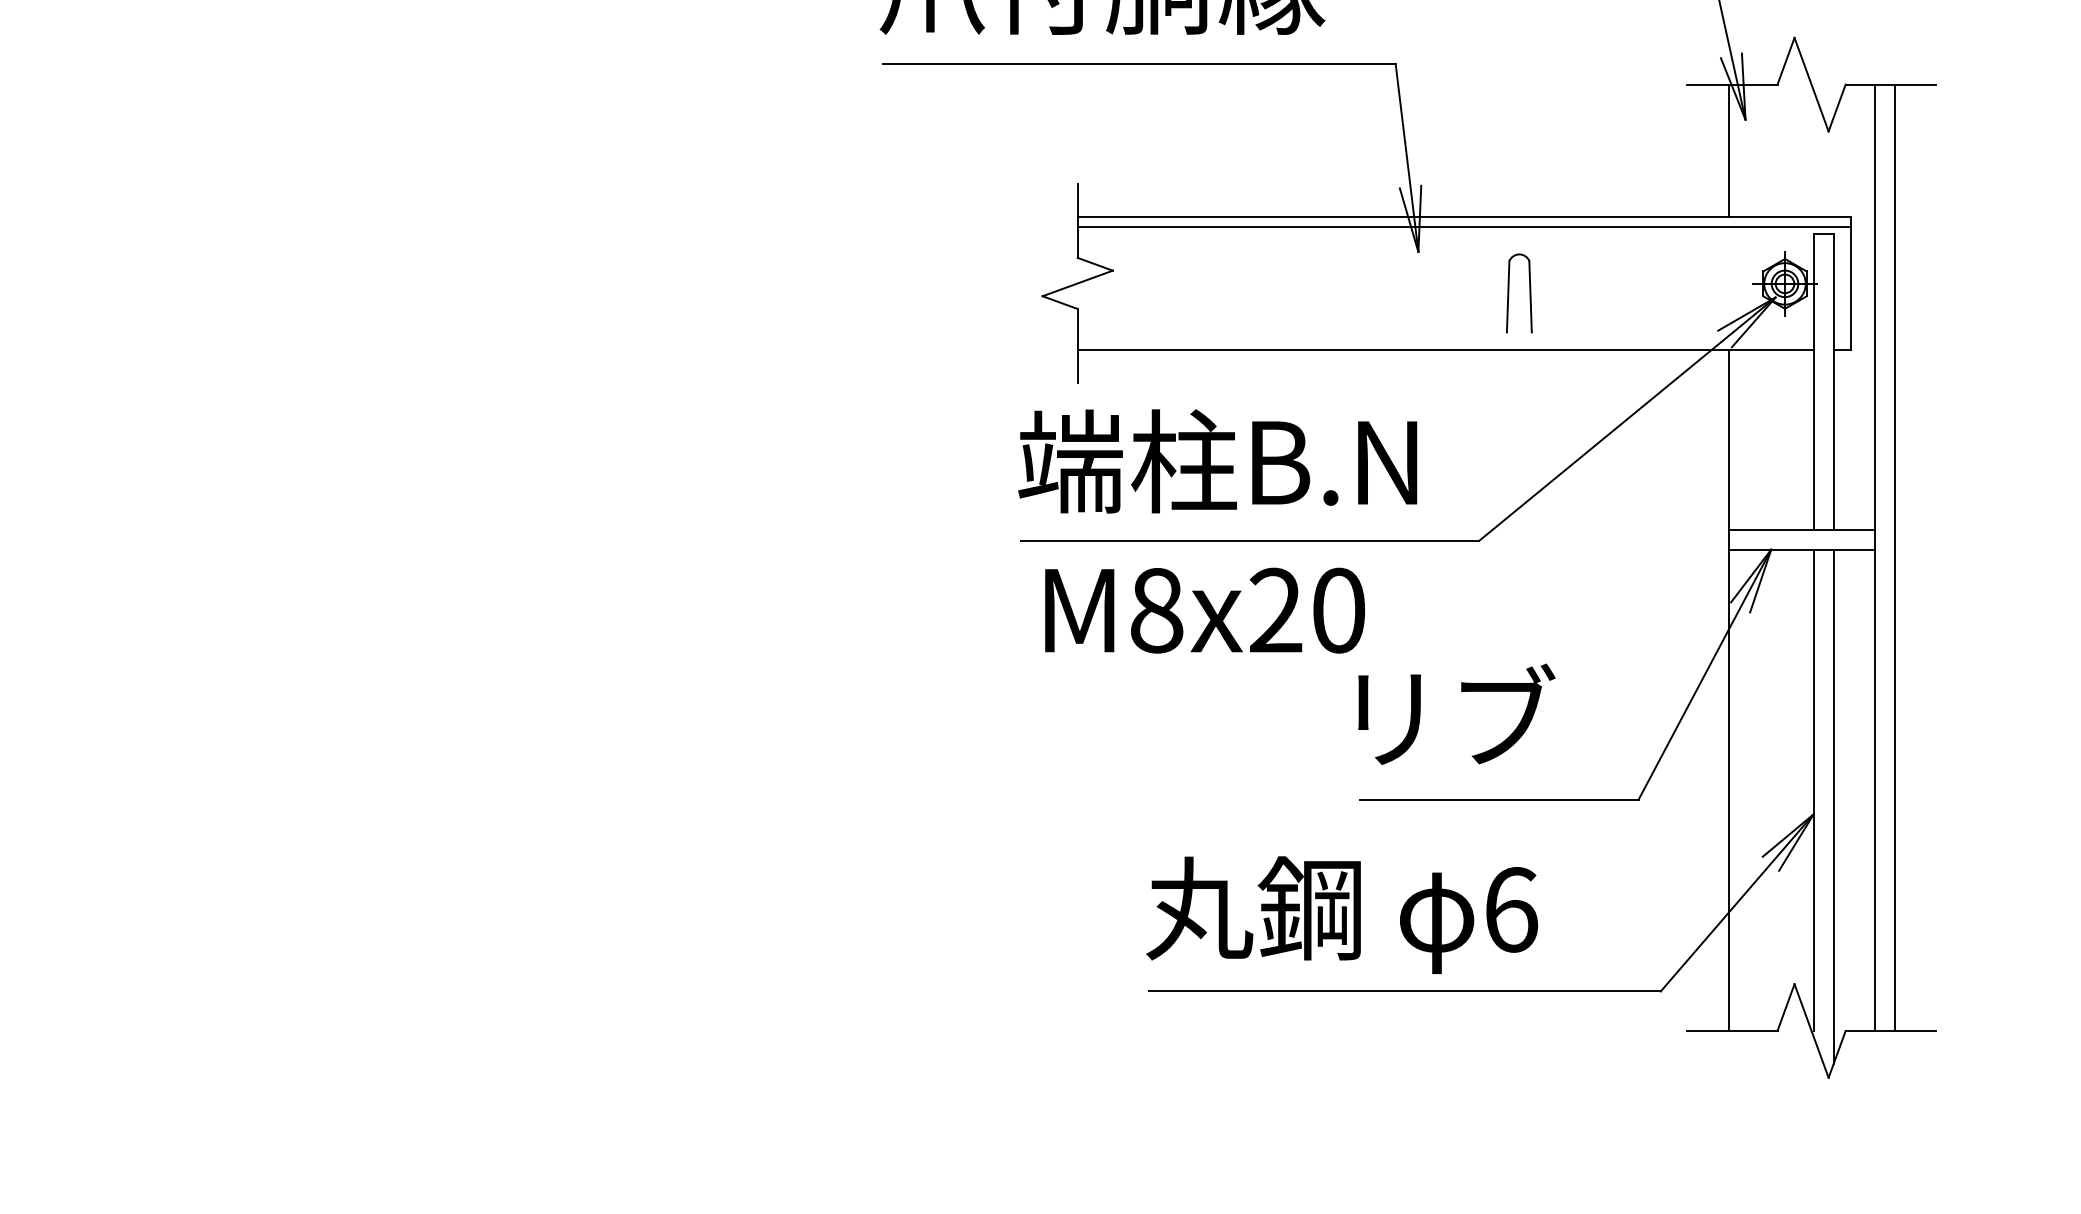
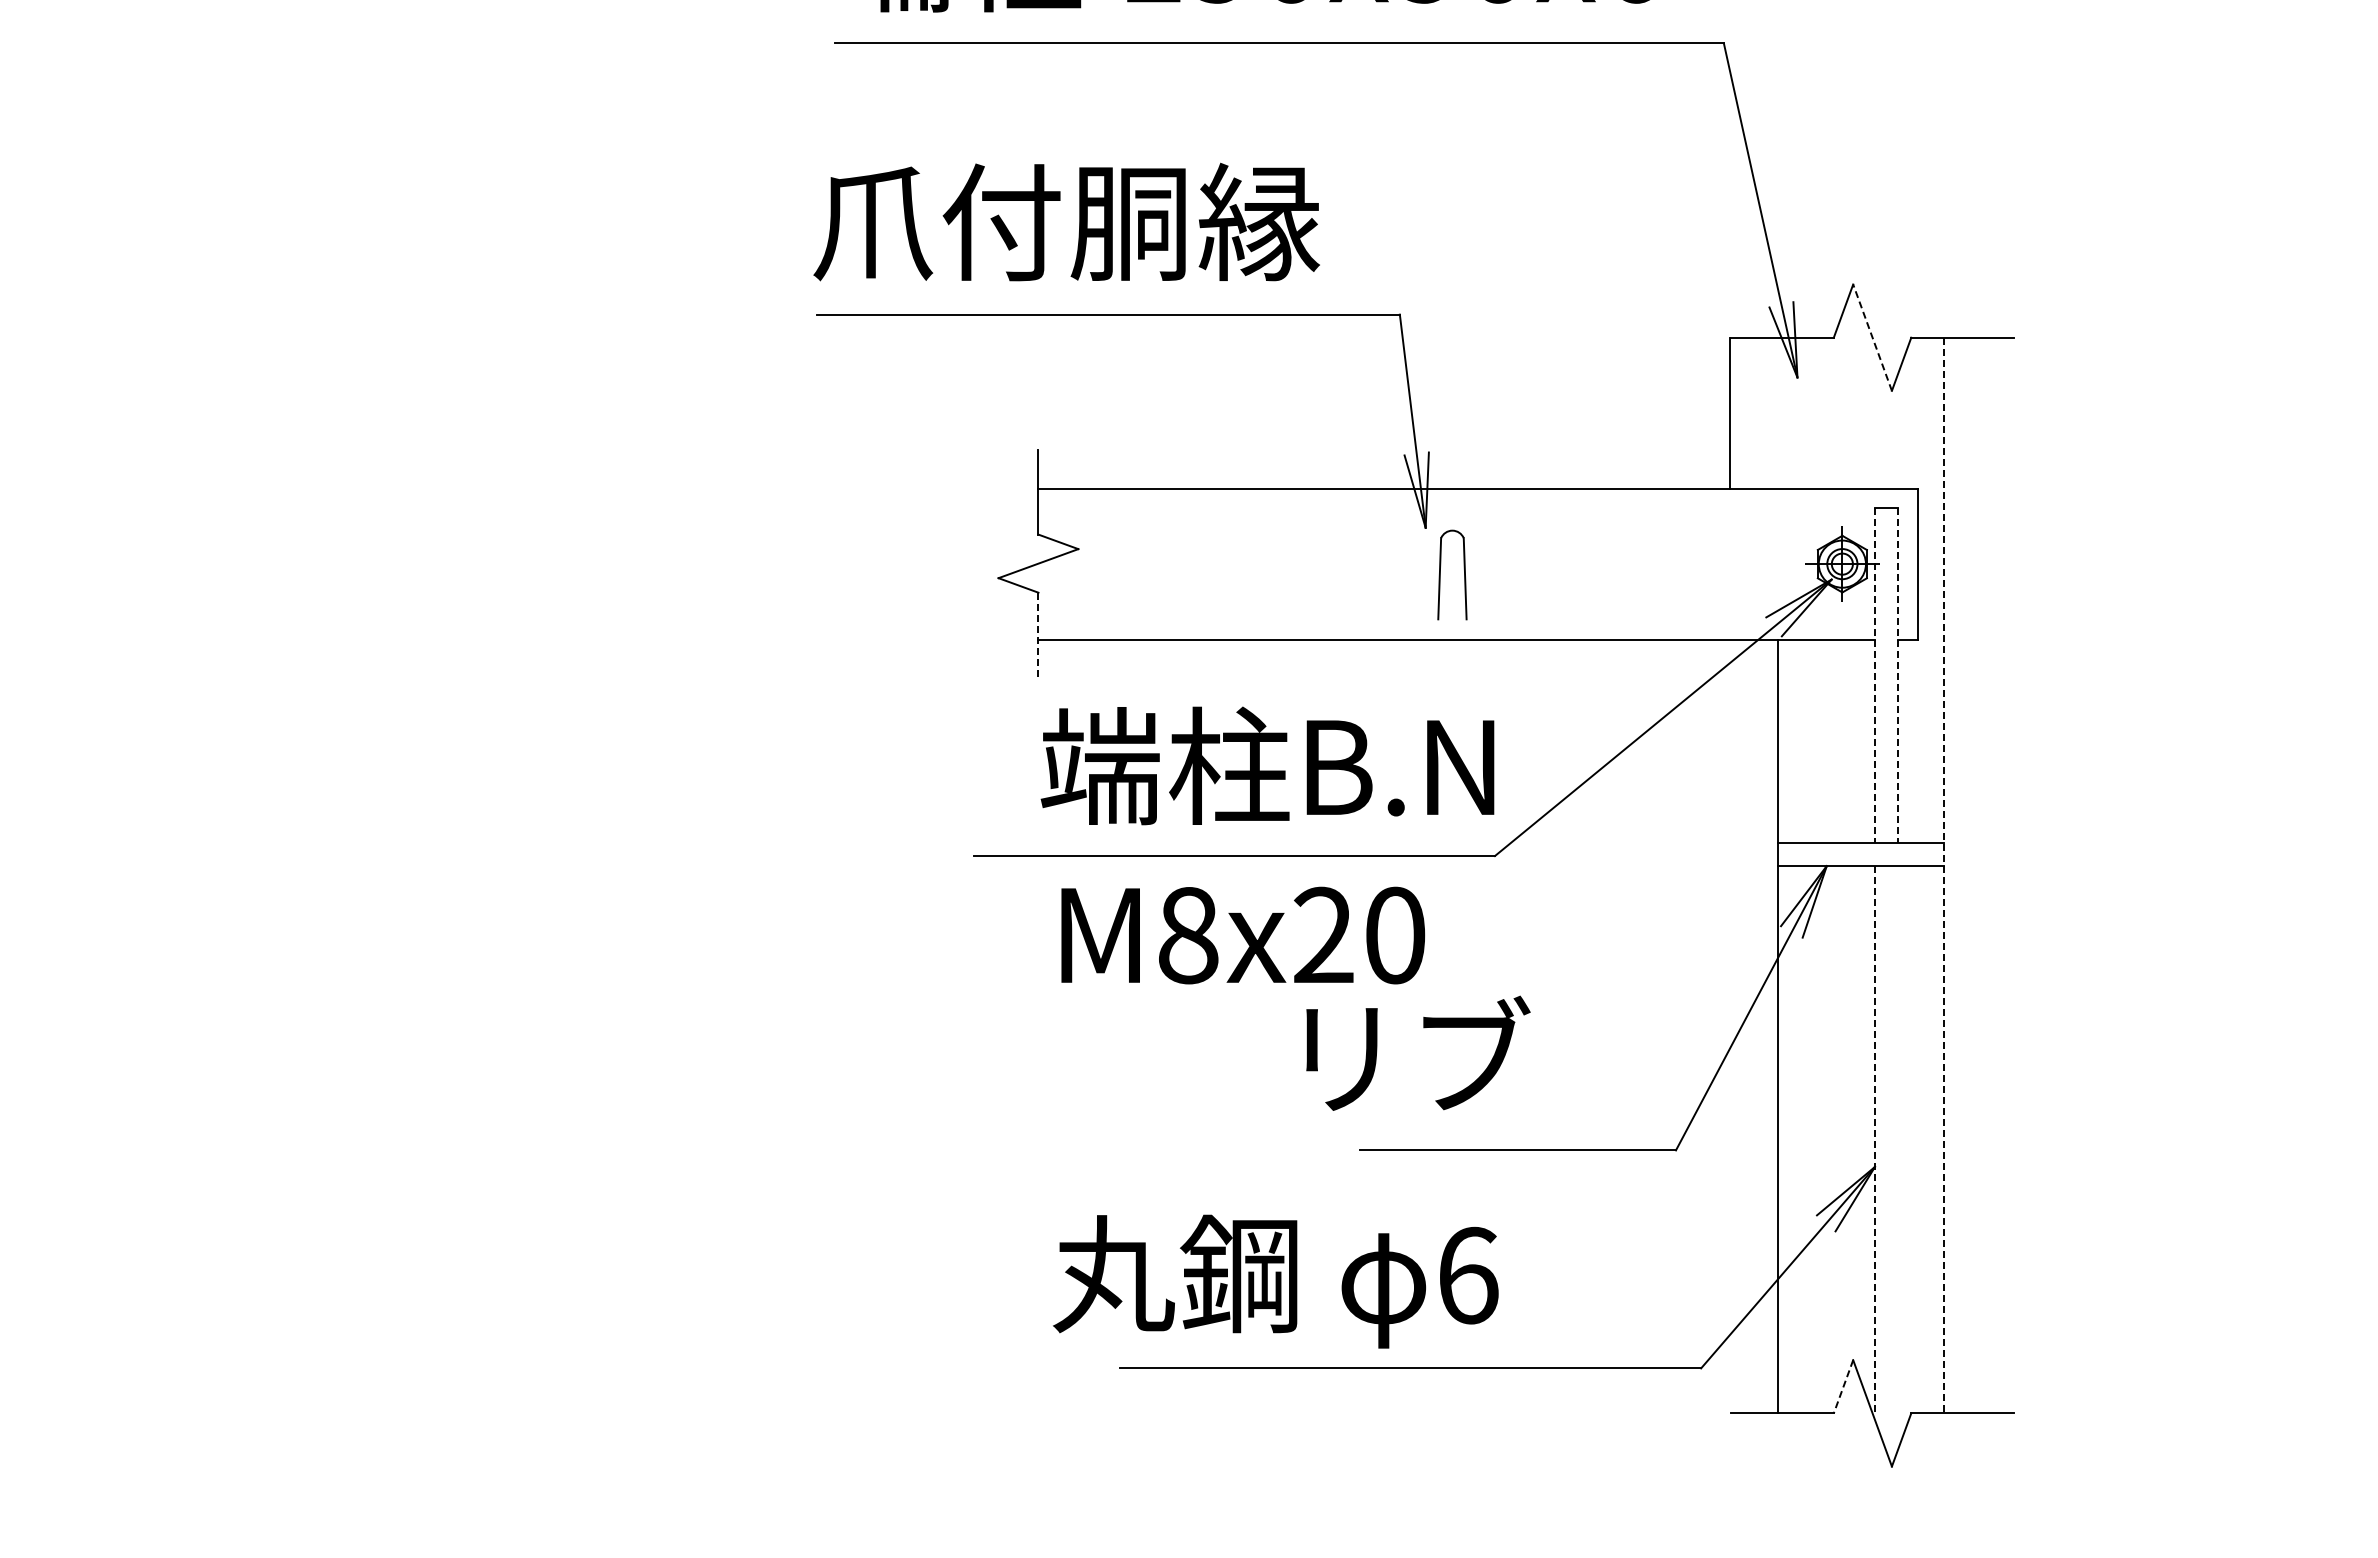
line: (1811, 84) -> (1872, 337), solid -> dashed
line: (1728, 150) -> (1730, 412), moved
line: (1464, 227) -> (1477, 499), removed
part: (1508, 293) -> (1440, 574), moved
line: (1077, 346) -> (1038, 635), solid -> dashed
line: (1813, 381) -> (1874, 675), solid -> dashed
line: (1833, 381) -> (1897, 675), solid -> dashed
text: (1217, 461) -> (1267, 765), moved
line: (1874, 557) -> (1944, 875), solid -> dashed
line: (1894, 557) -> (1966, 875), removed
text: (1205, 610) -> (1243, 935), moved
text: (1456, 713) -> (1418, 1052), moved
line: (1813, 790) -> (1874, 1139), solid -> dashed
line: (1833, 806) -> (1897, 1158), removed
text: (1341, 915) -> (1275, 1281), moved
line: (1786, 1008) -> (1843, 1387), solid -> dashed

